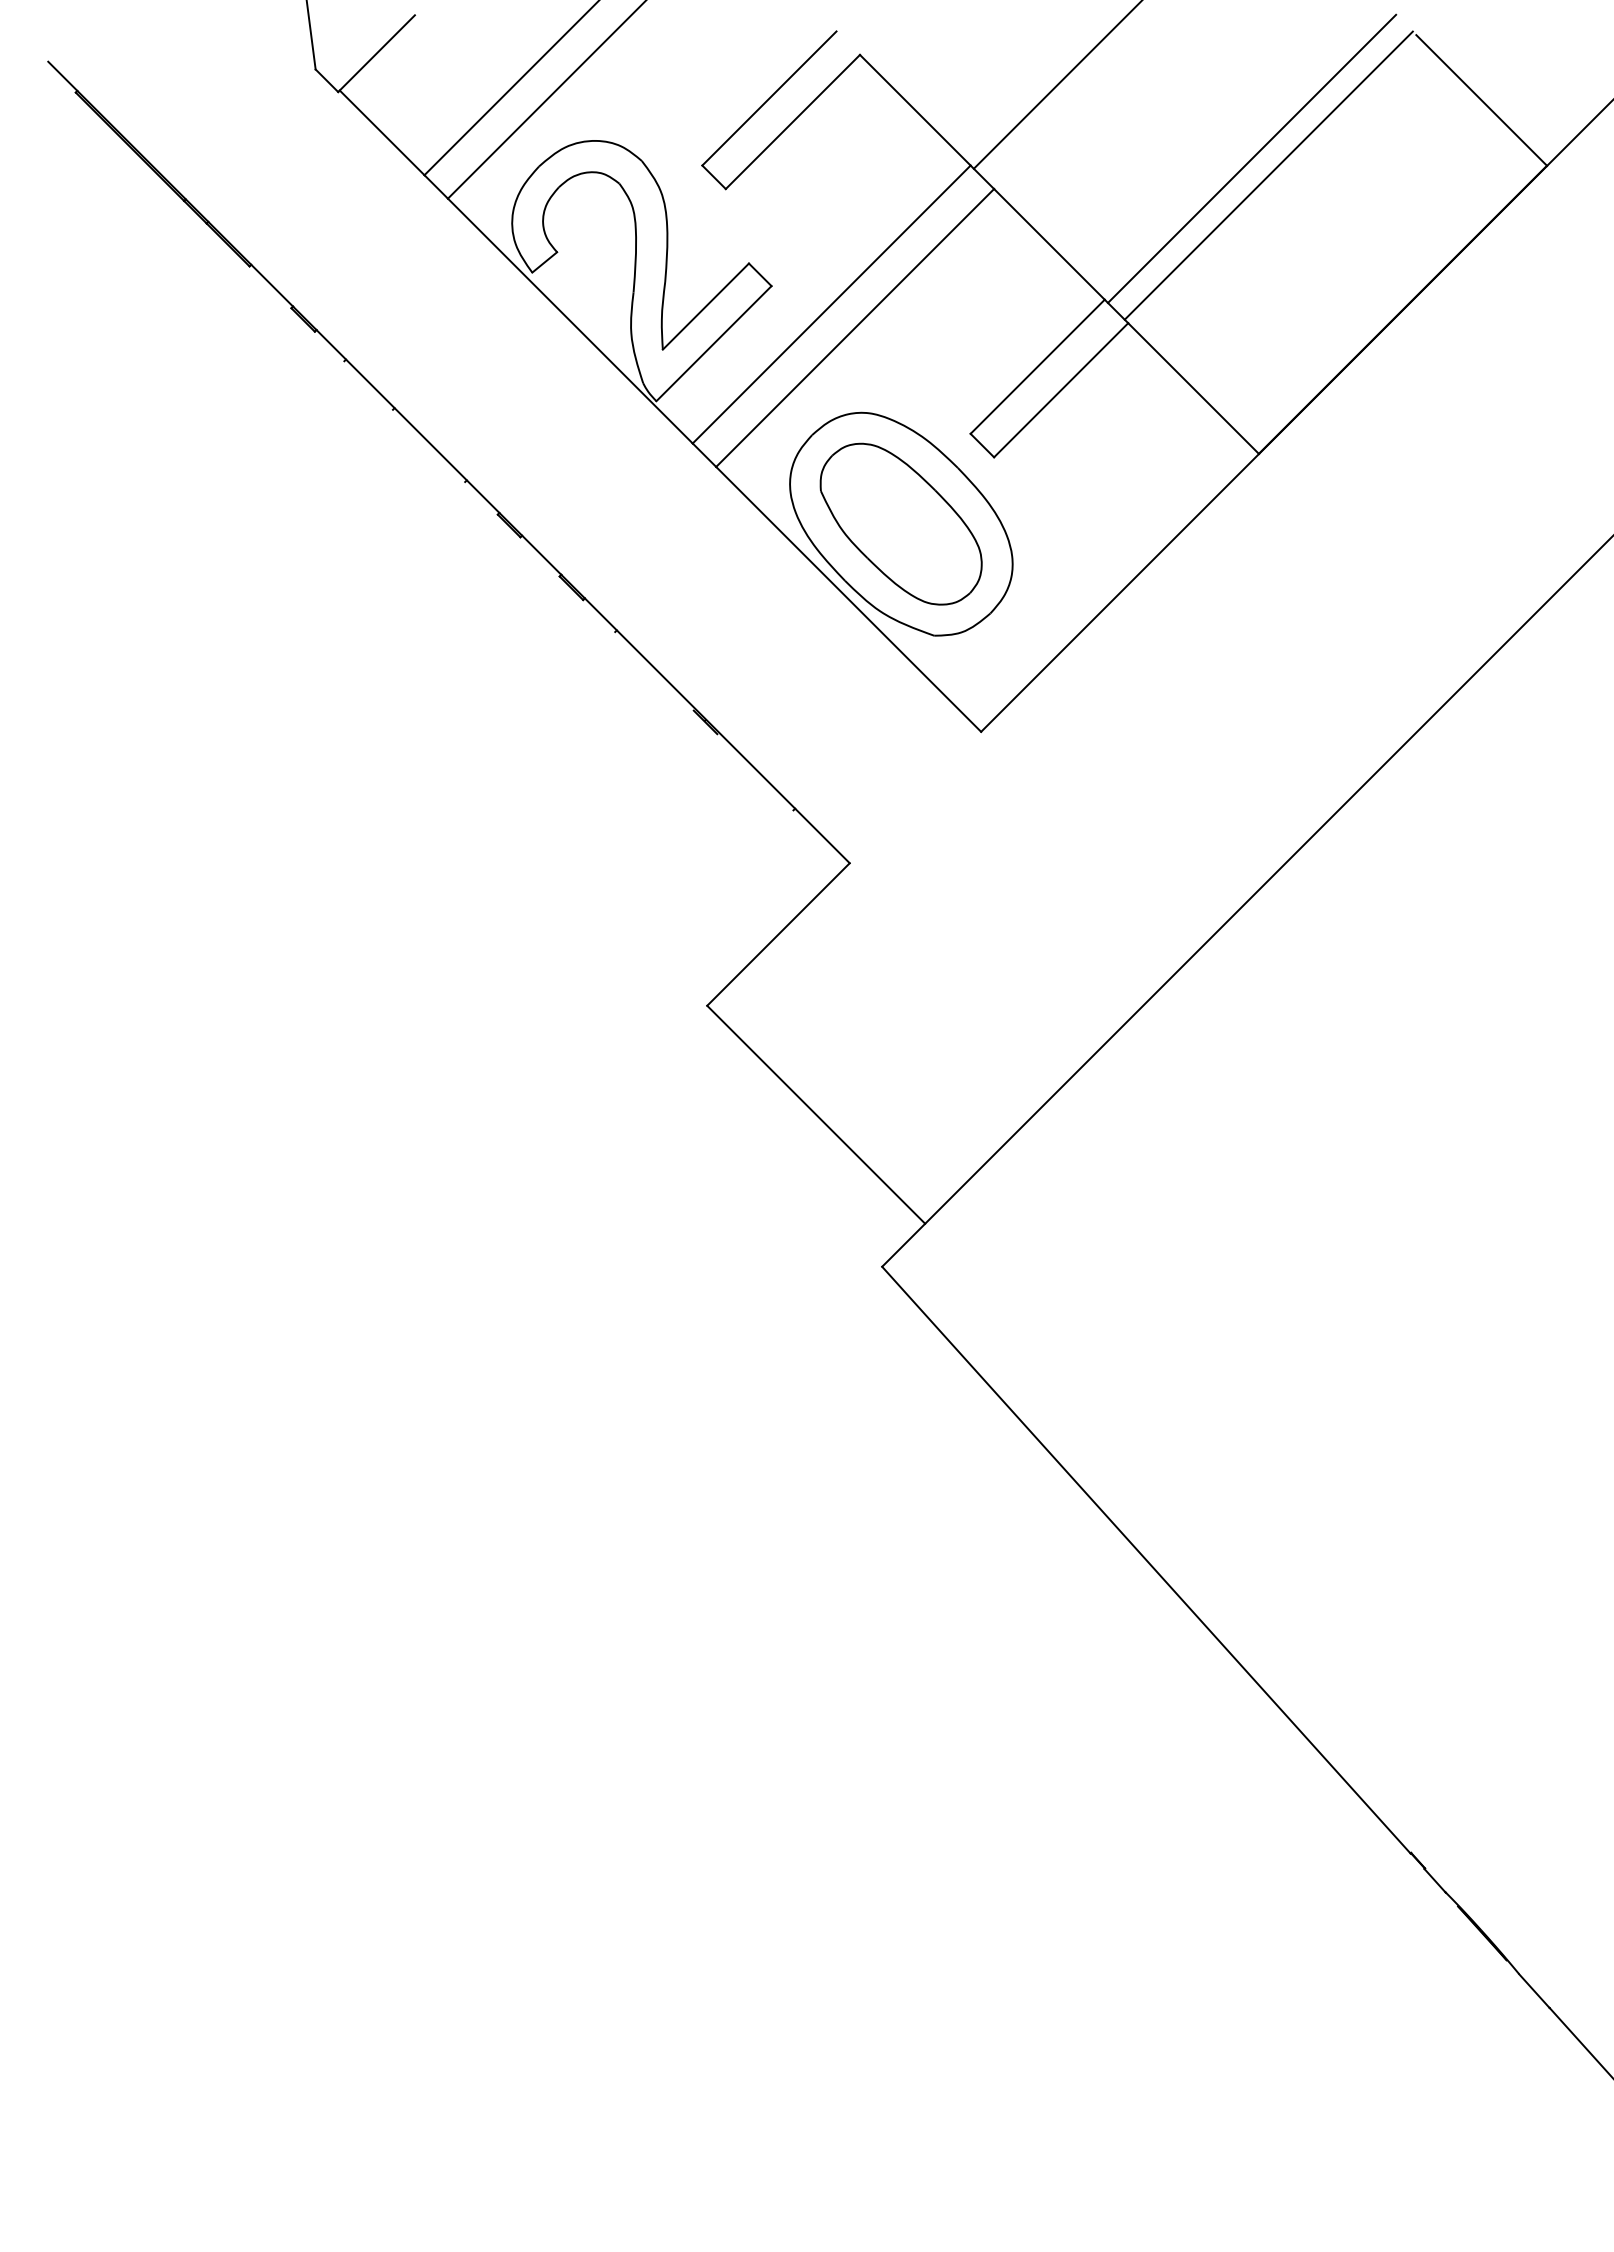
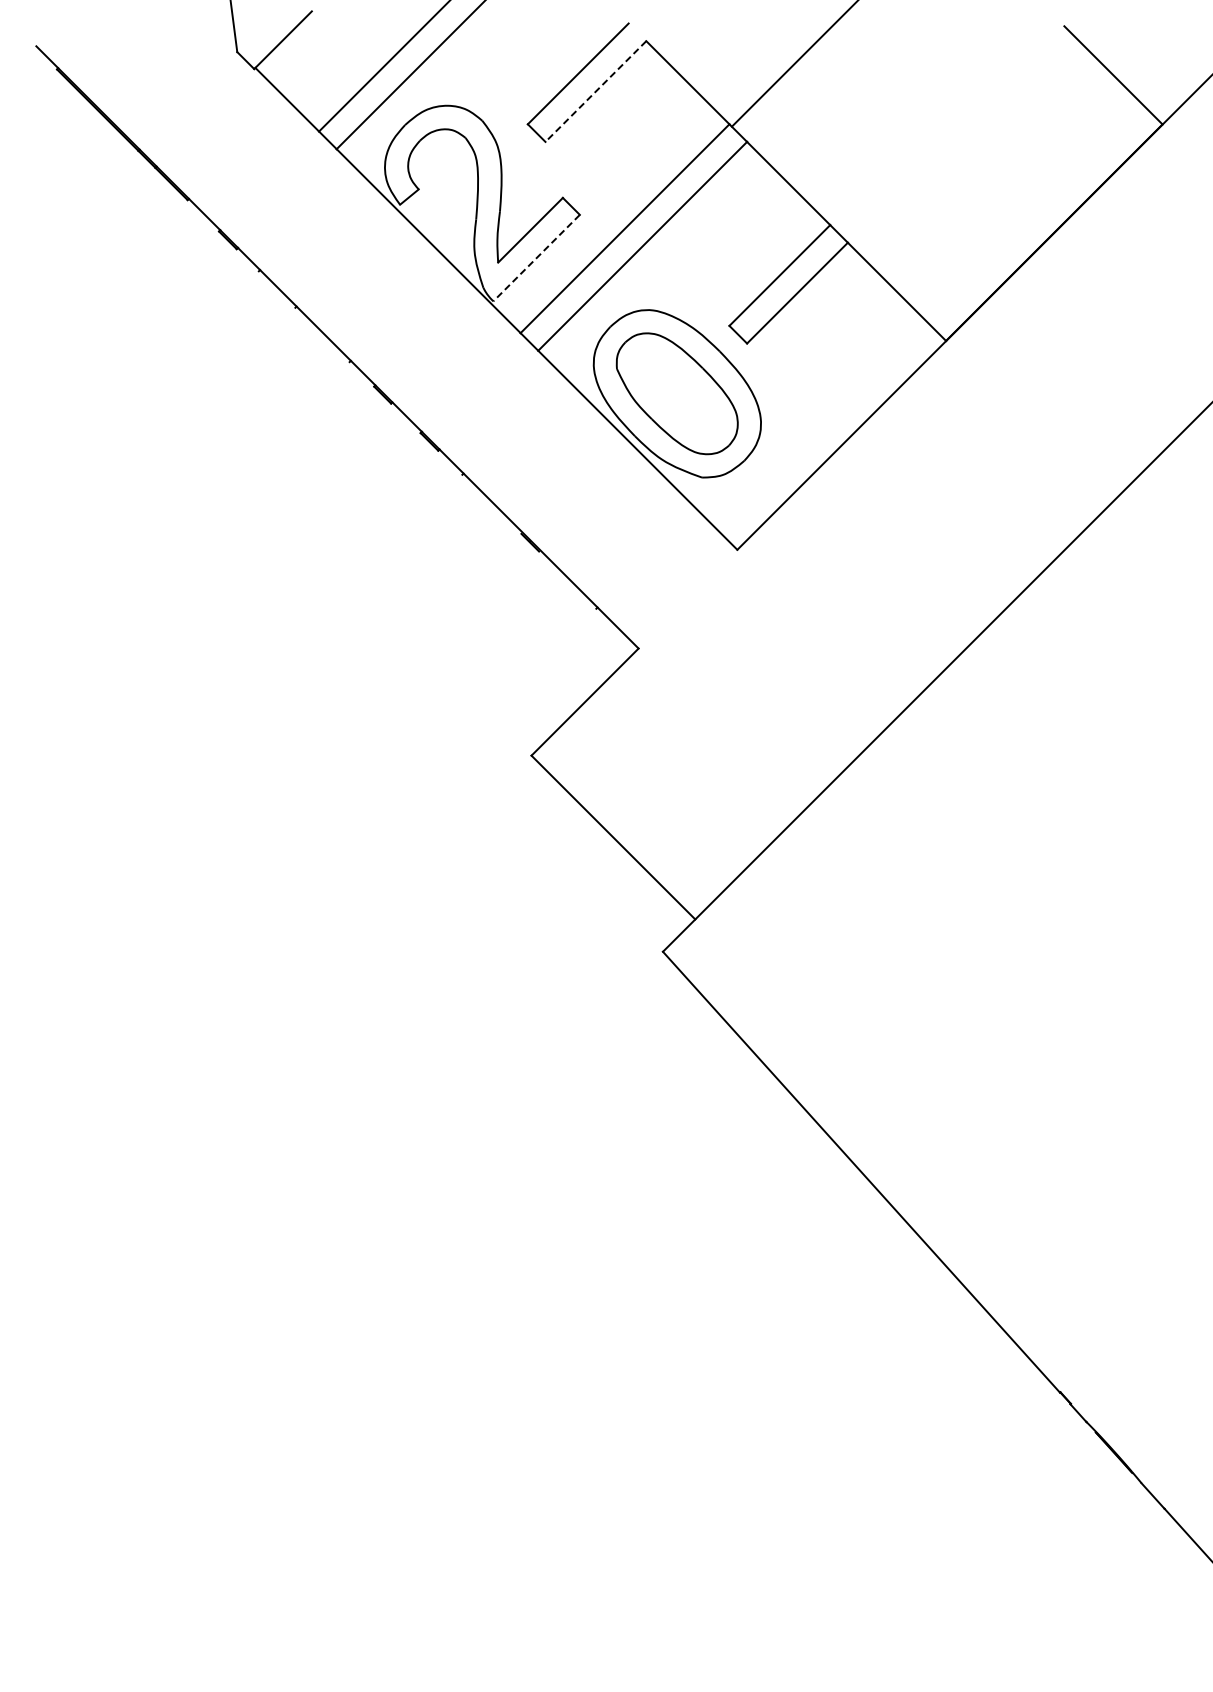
line: (792, 121) -> (595, 91), solid -> dashed
line: (1251, 159) -> (940, 119), removed
line: (1268, 175) -> (953, 131), removed
line: (713, 344) -> (536, 258), solid -> dashed

